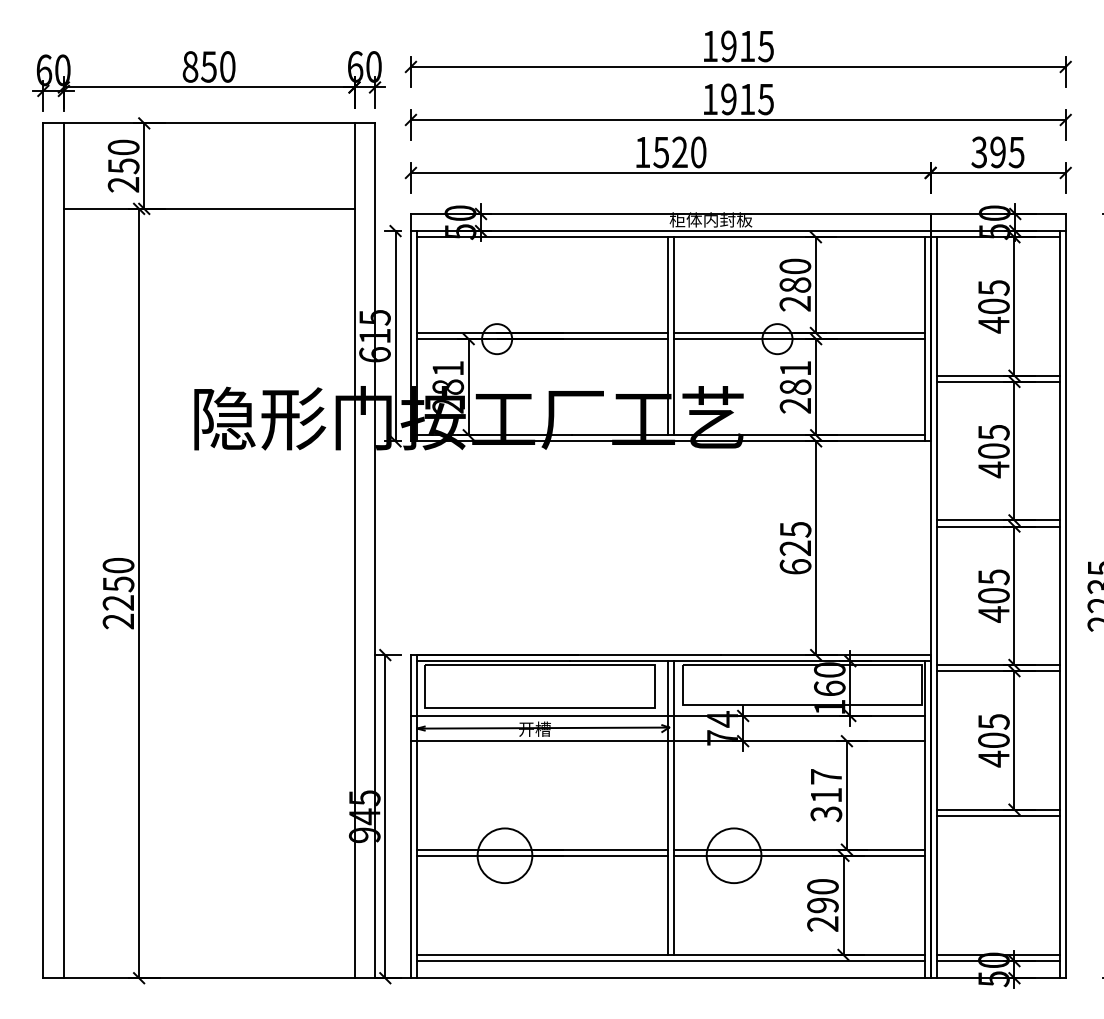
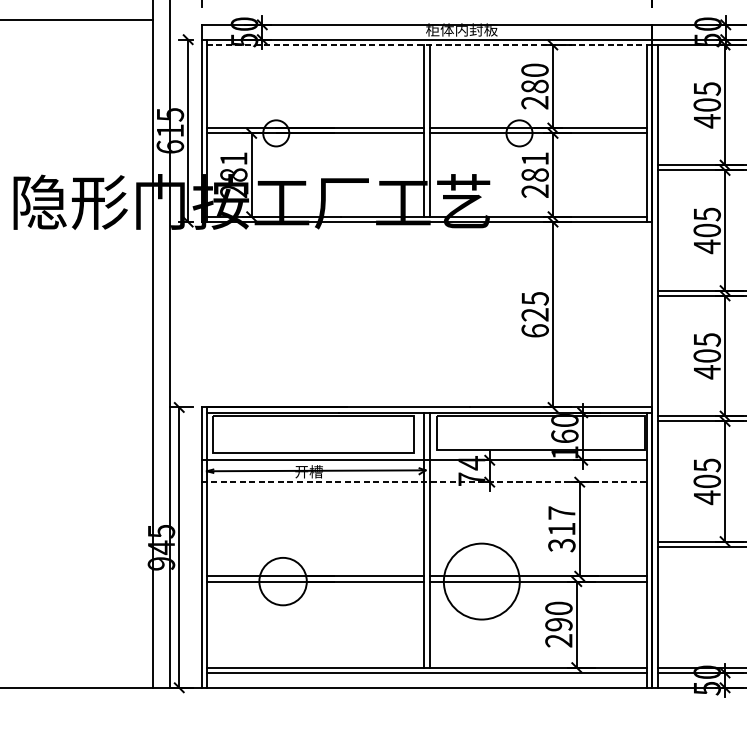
line: (673, 237) -> (429, 45), solid -> dashed
line: (667, 741) -> (424, 482), solid -> dashed
circle: (733, 855) -> (481, 581), size x1.6

